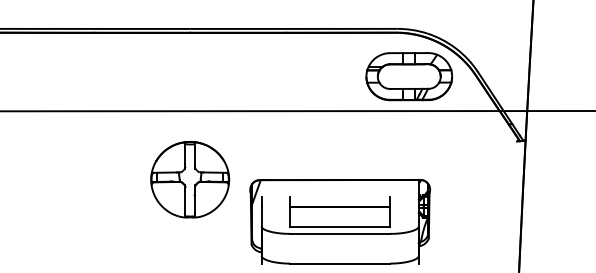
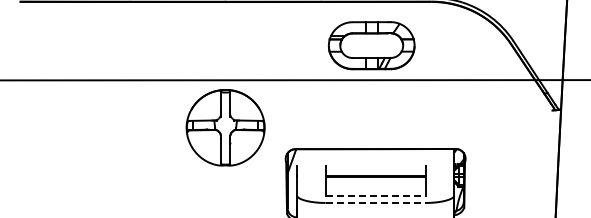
part: (409, 76) -> (371, 45), moved
part: (190, 179) -> (225, 127), moved
line: (340, 226) -> (375, 195), solid -> dashed
line: (340, 233) -> (375, 202), solid -> dashed

